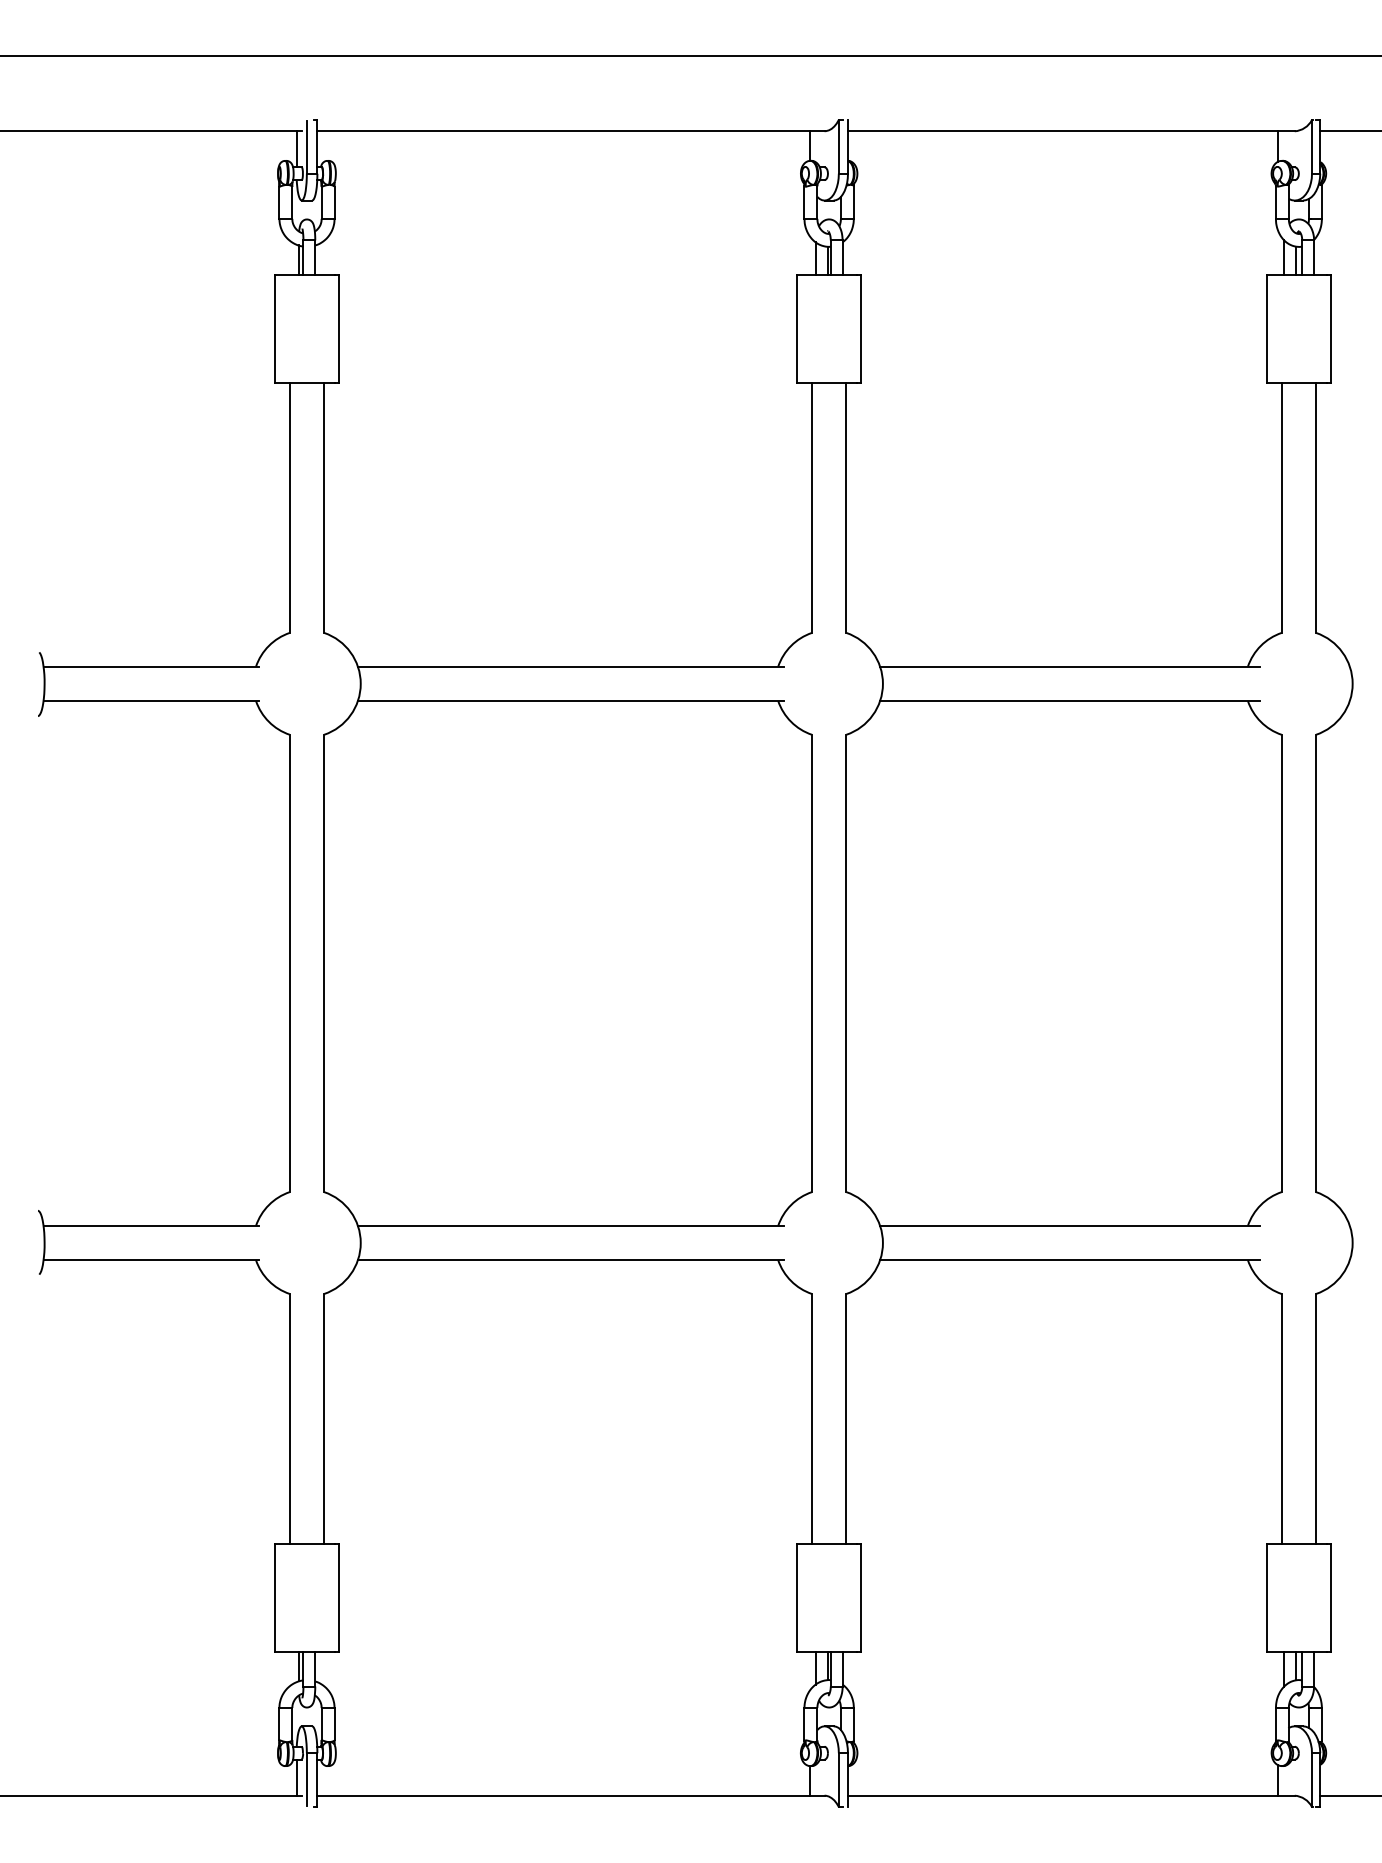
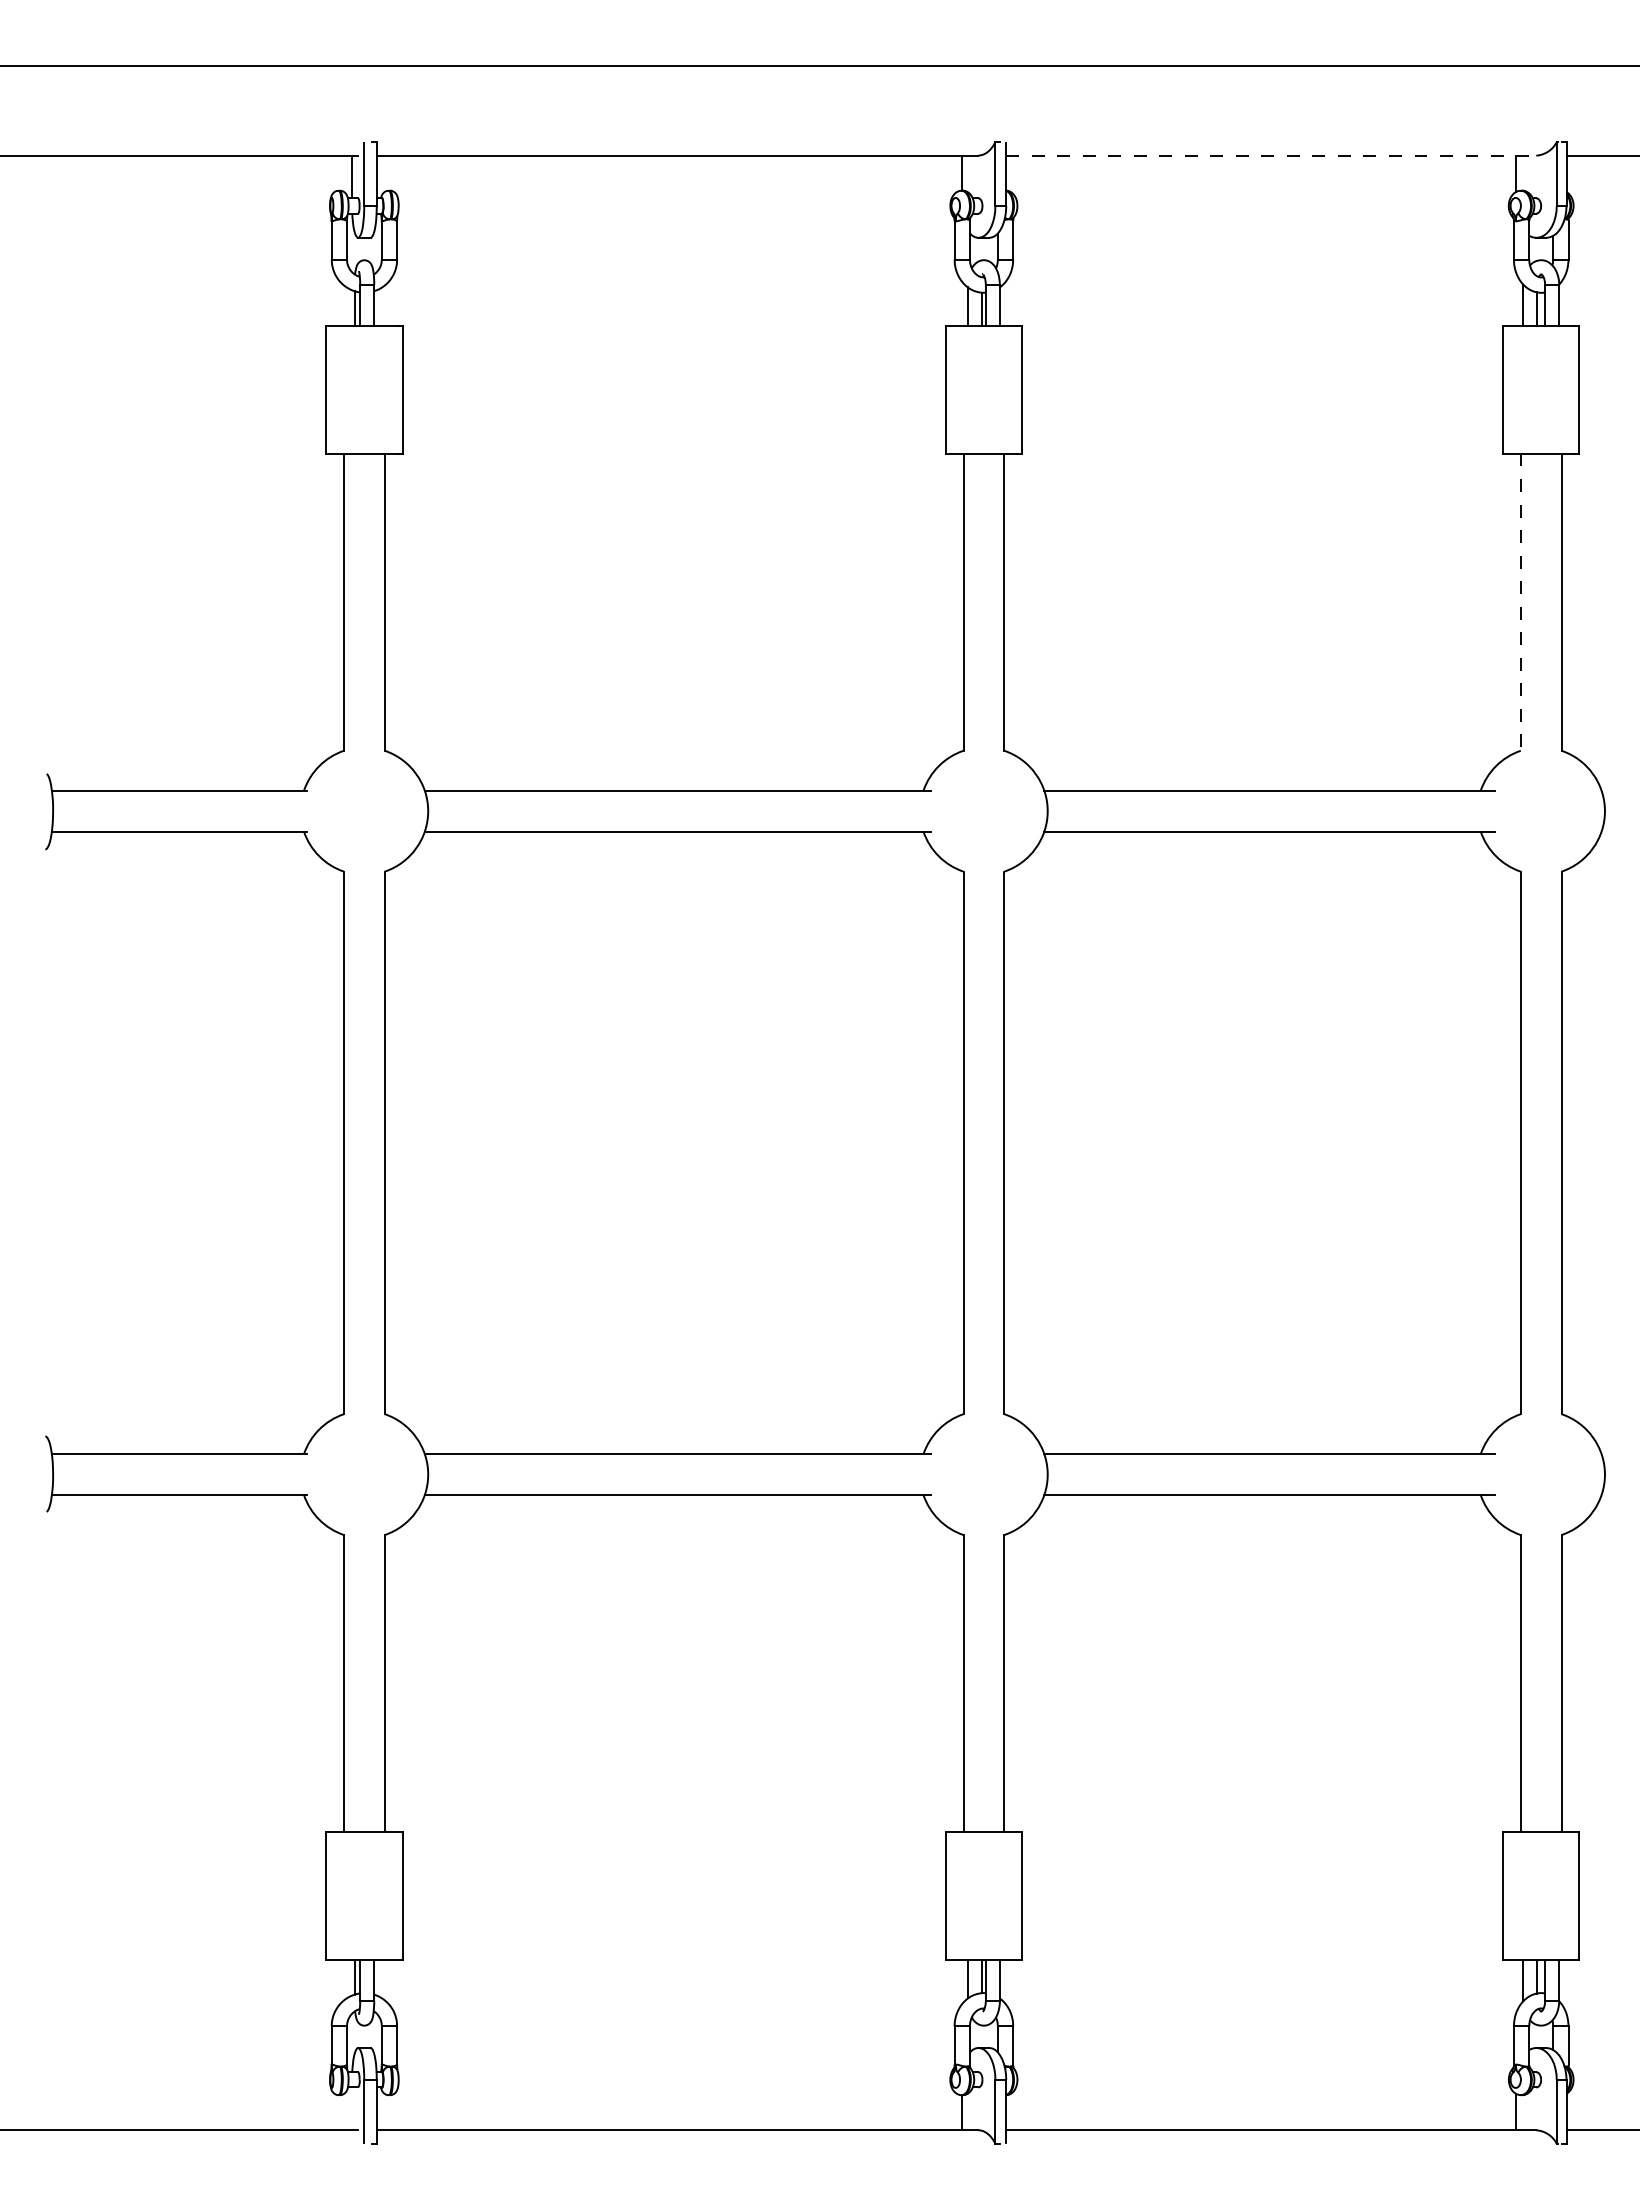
line: (1071, 131) -> (1271, 155), solid -> dashed
line: (1281, 507) -> (1520, 602), solid -> dashed
line: (296, 1777) -> (352, 2108), removed

